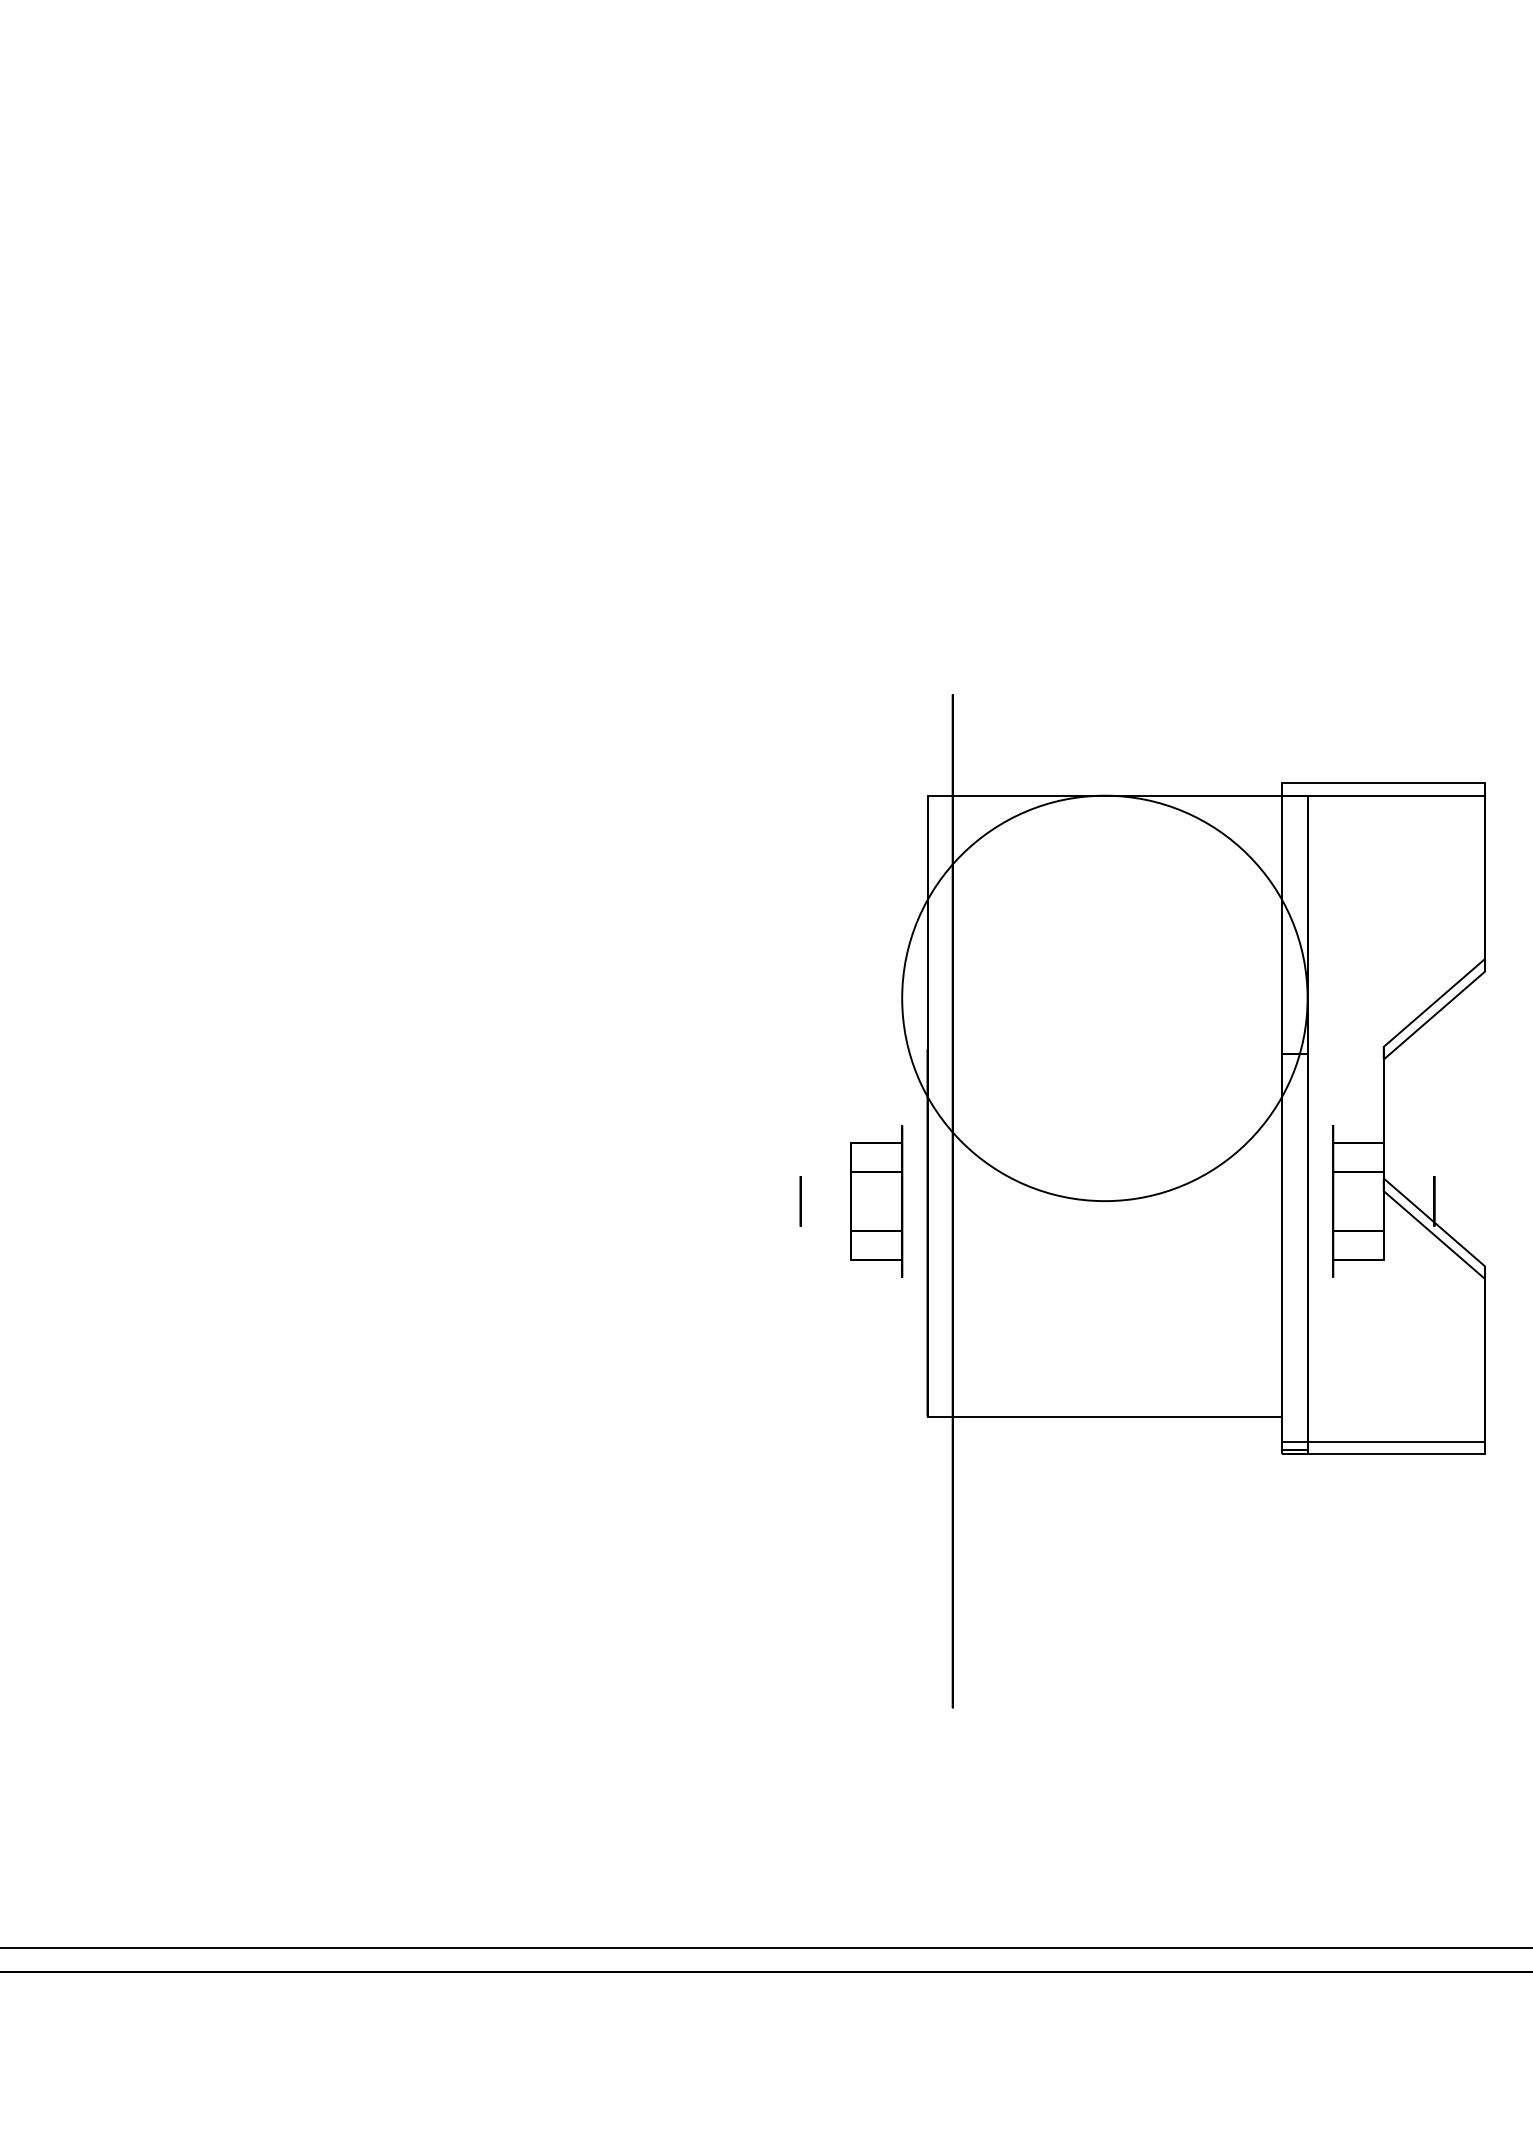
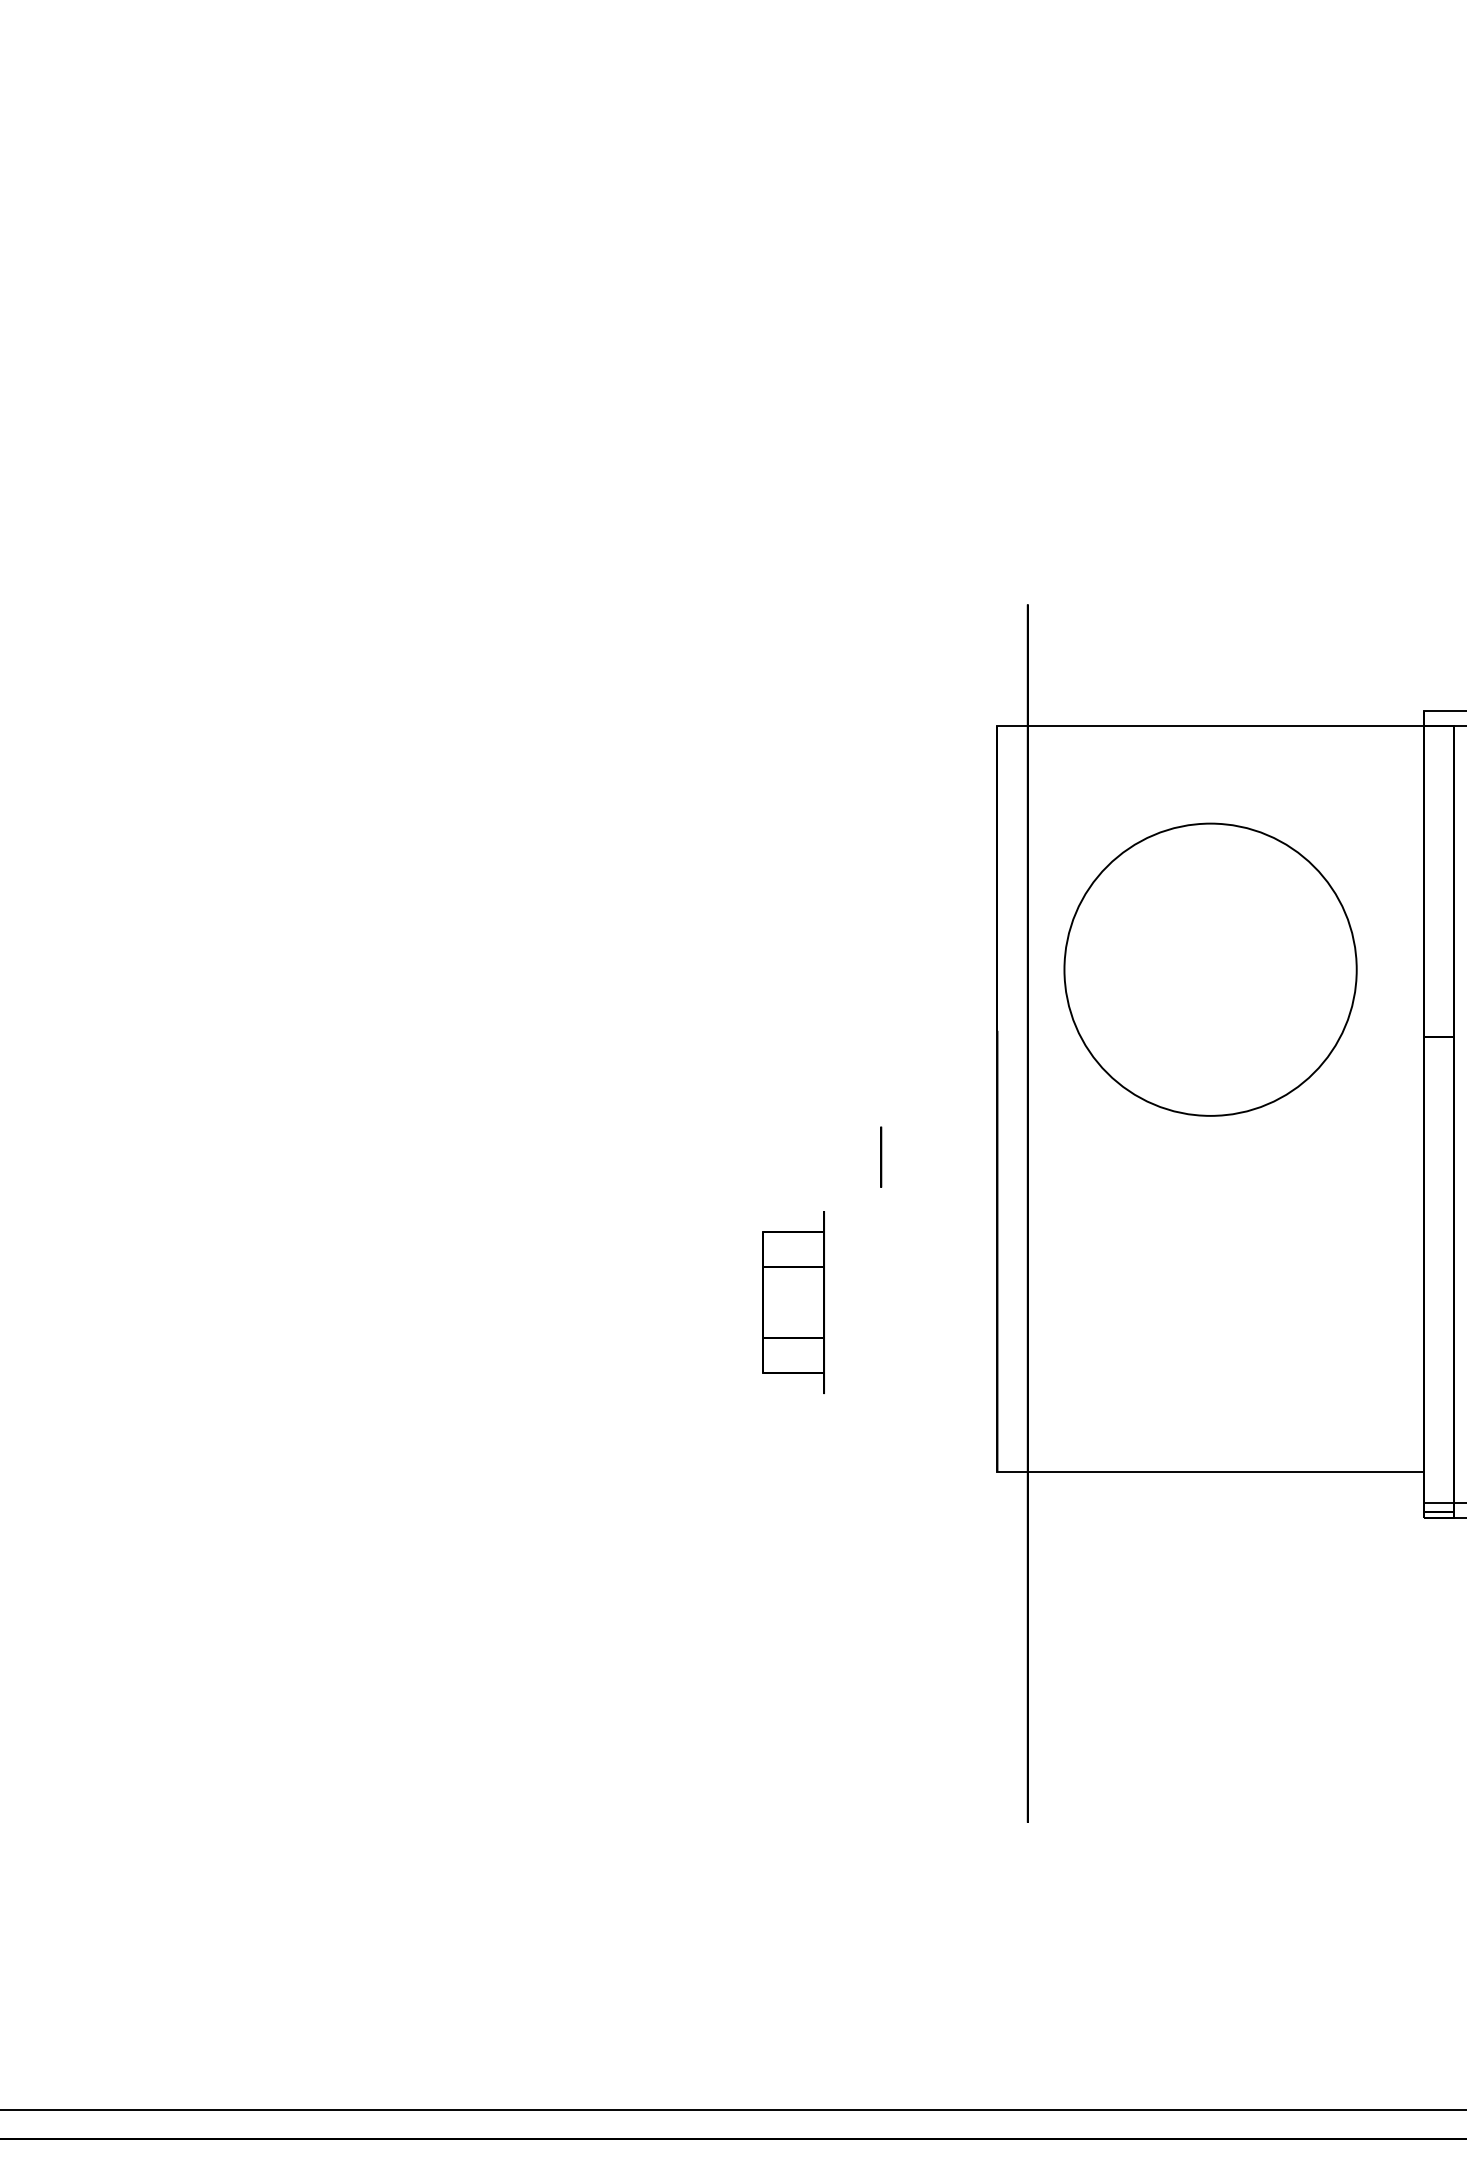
circle: (1104, 998) -> (1210, 969), size x0.6
circle: (800, 1201) -> (880, 1157), moved
part: (876, 1201) -> (793, 1302), moved

